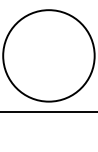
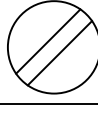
line: (42, 49) -> (47, 40), added
line: (54, 61) -> (59, 53), added

